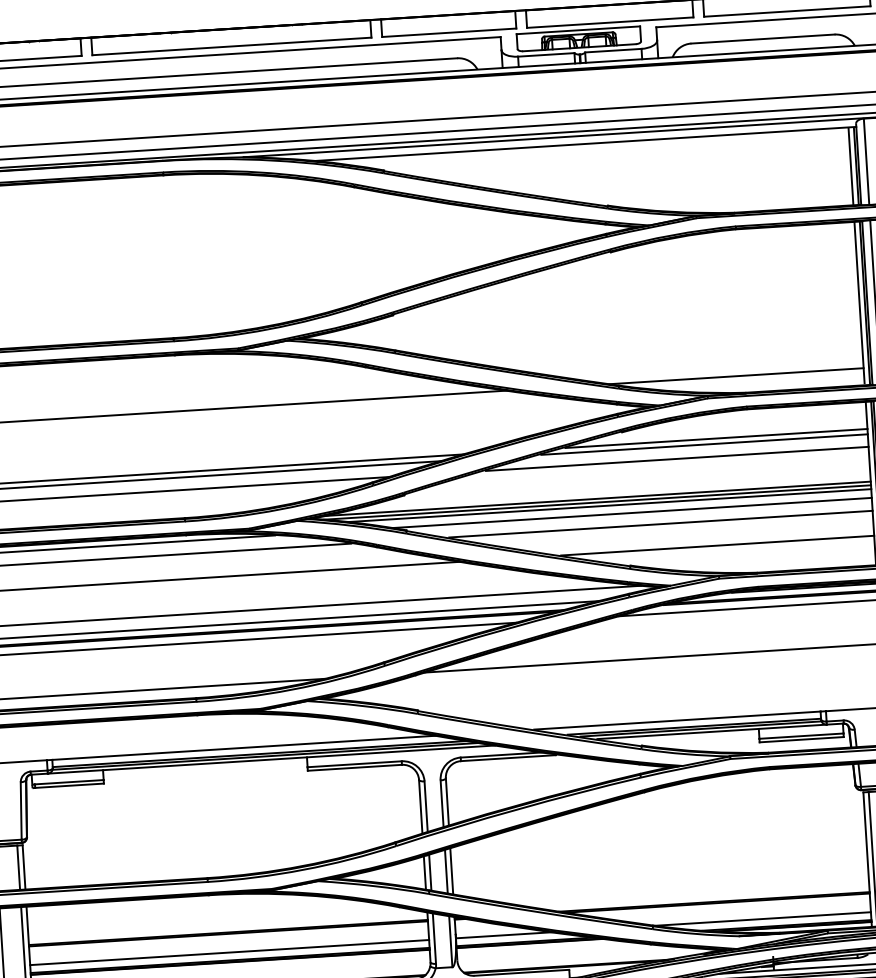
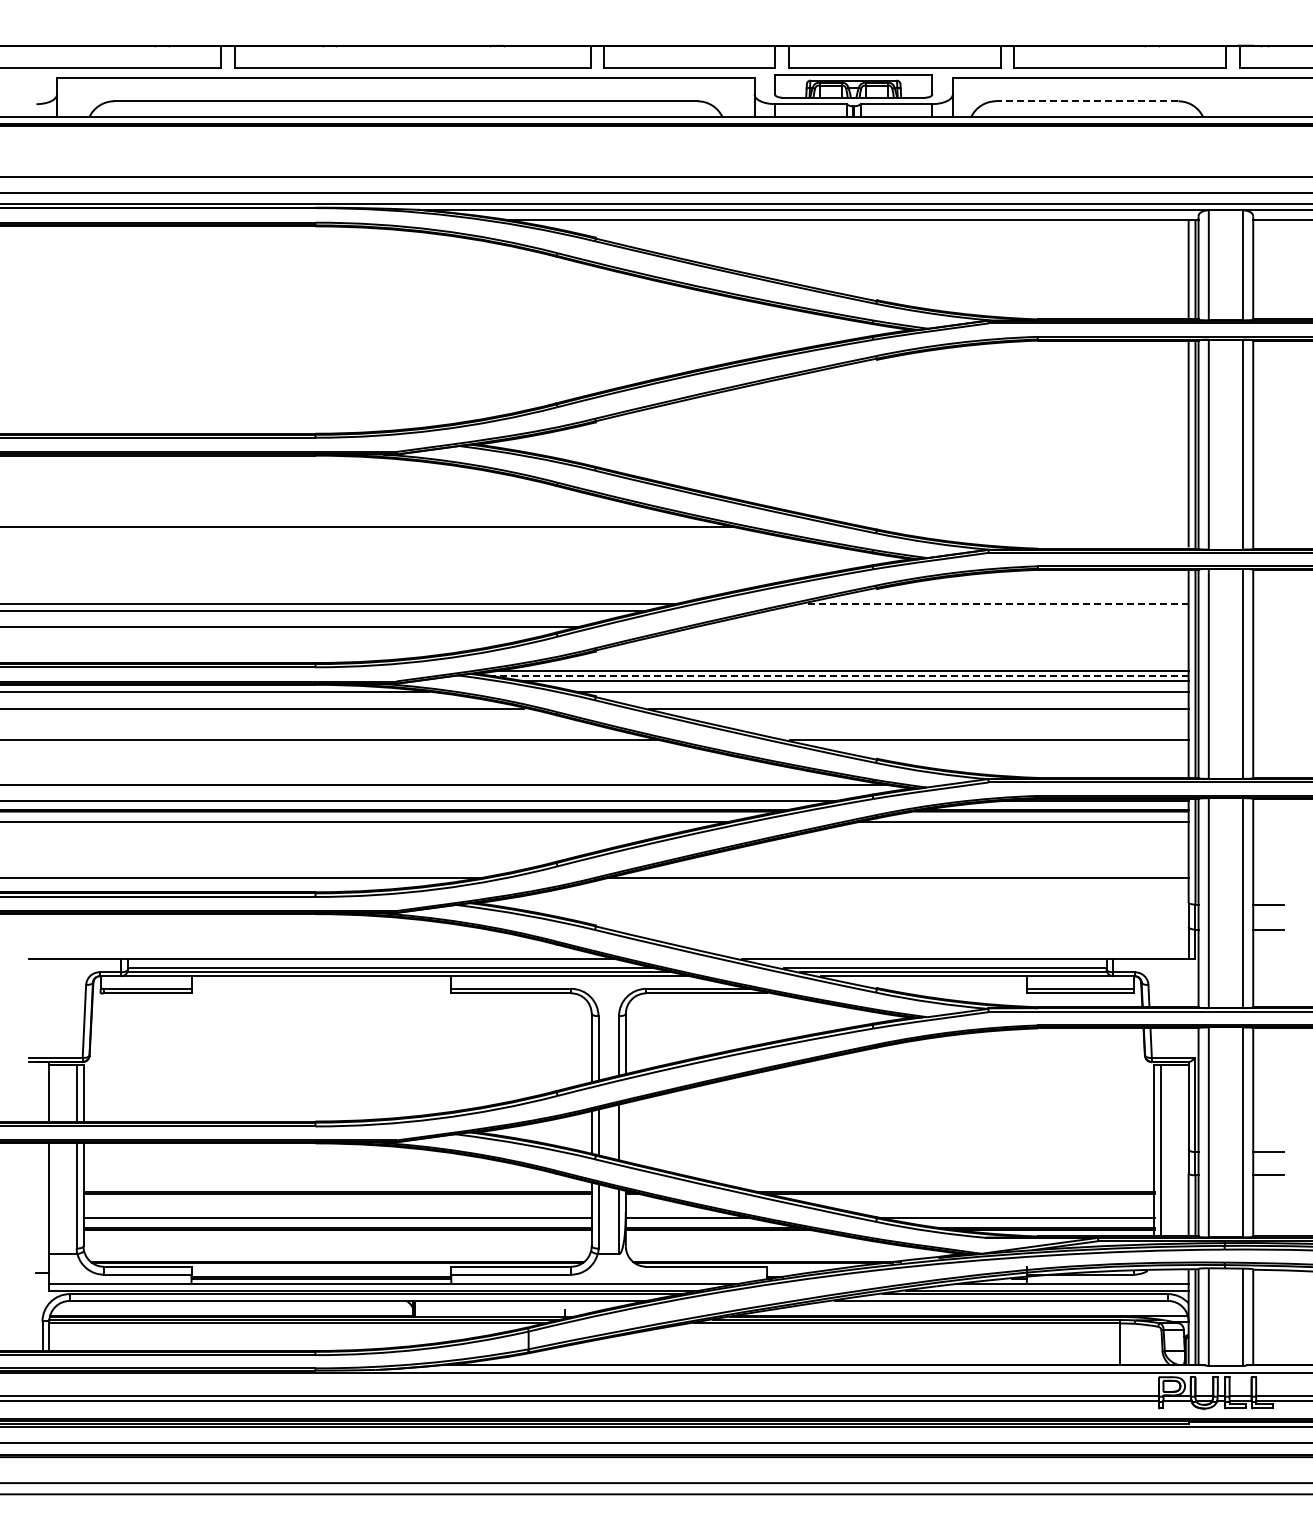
line: (762, 39) -> (1086, 101), solid -> dashed
line: (736, 375) -> (1026, 526), removed
line: (715, 438) -> (995, 604), solid -> dashed
line: (704, 444) -> (980, 611), removed
line: (676, 459) -> (944, 627), removed
line: (596, 502) -> (839, 676), solid -> dashed
line: (451, 871) -> (625, 1132), removed

